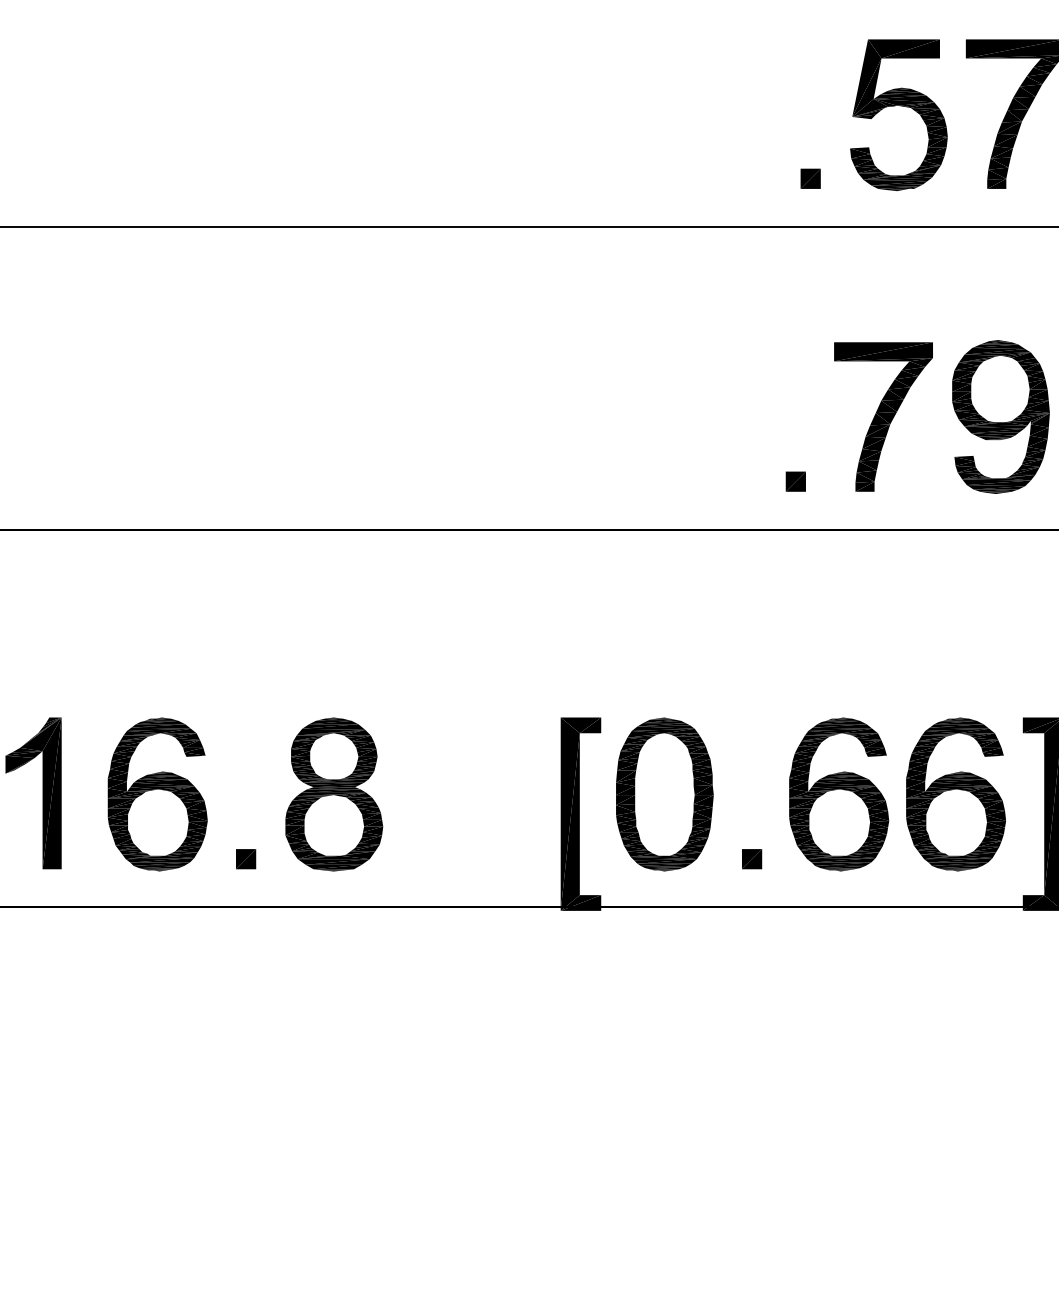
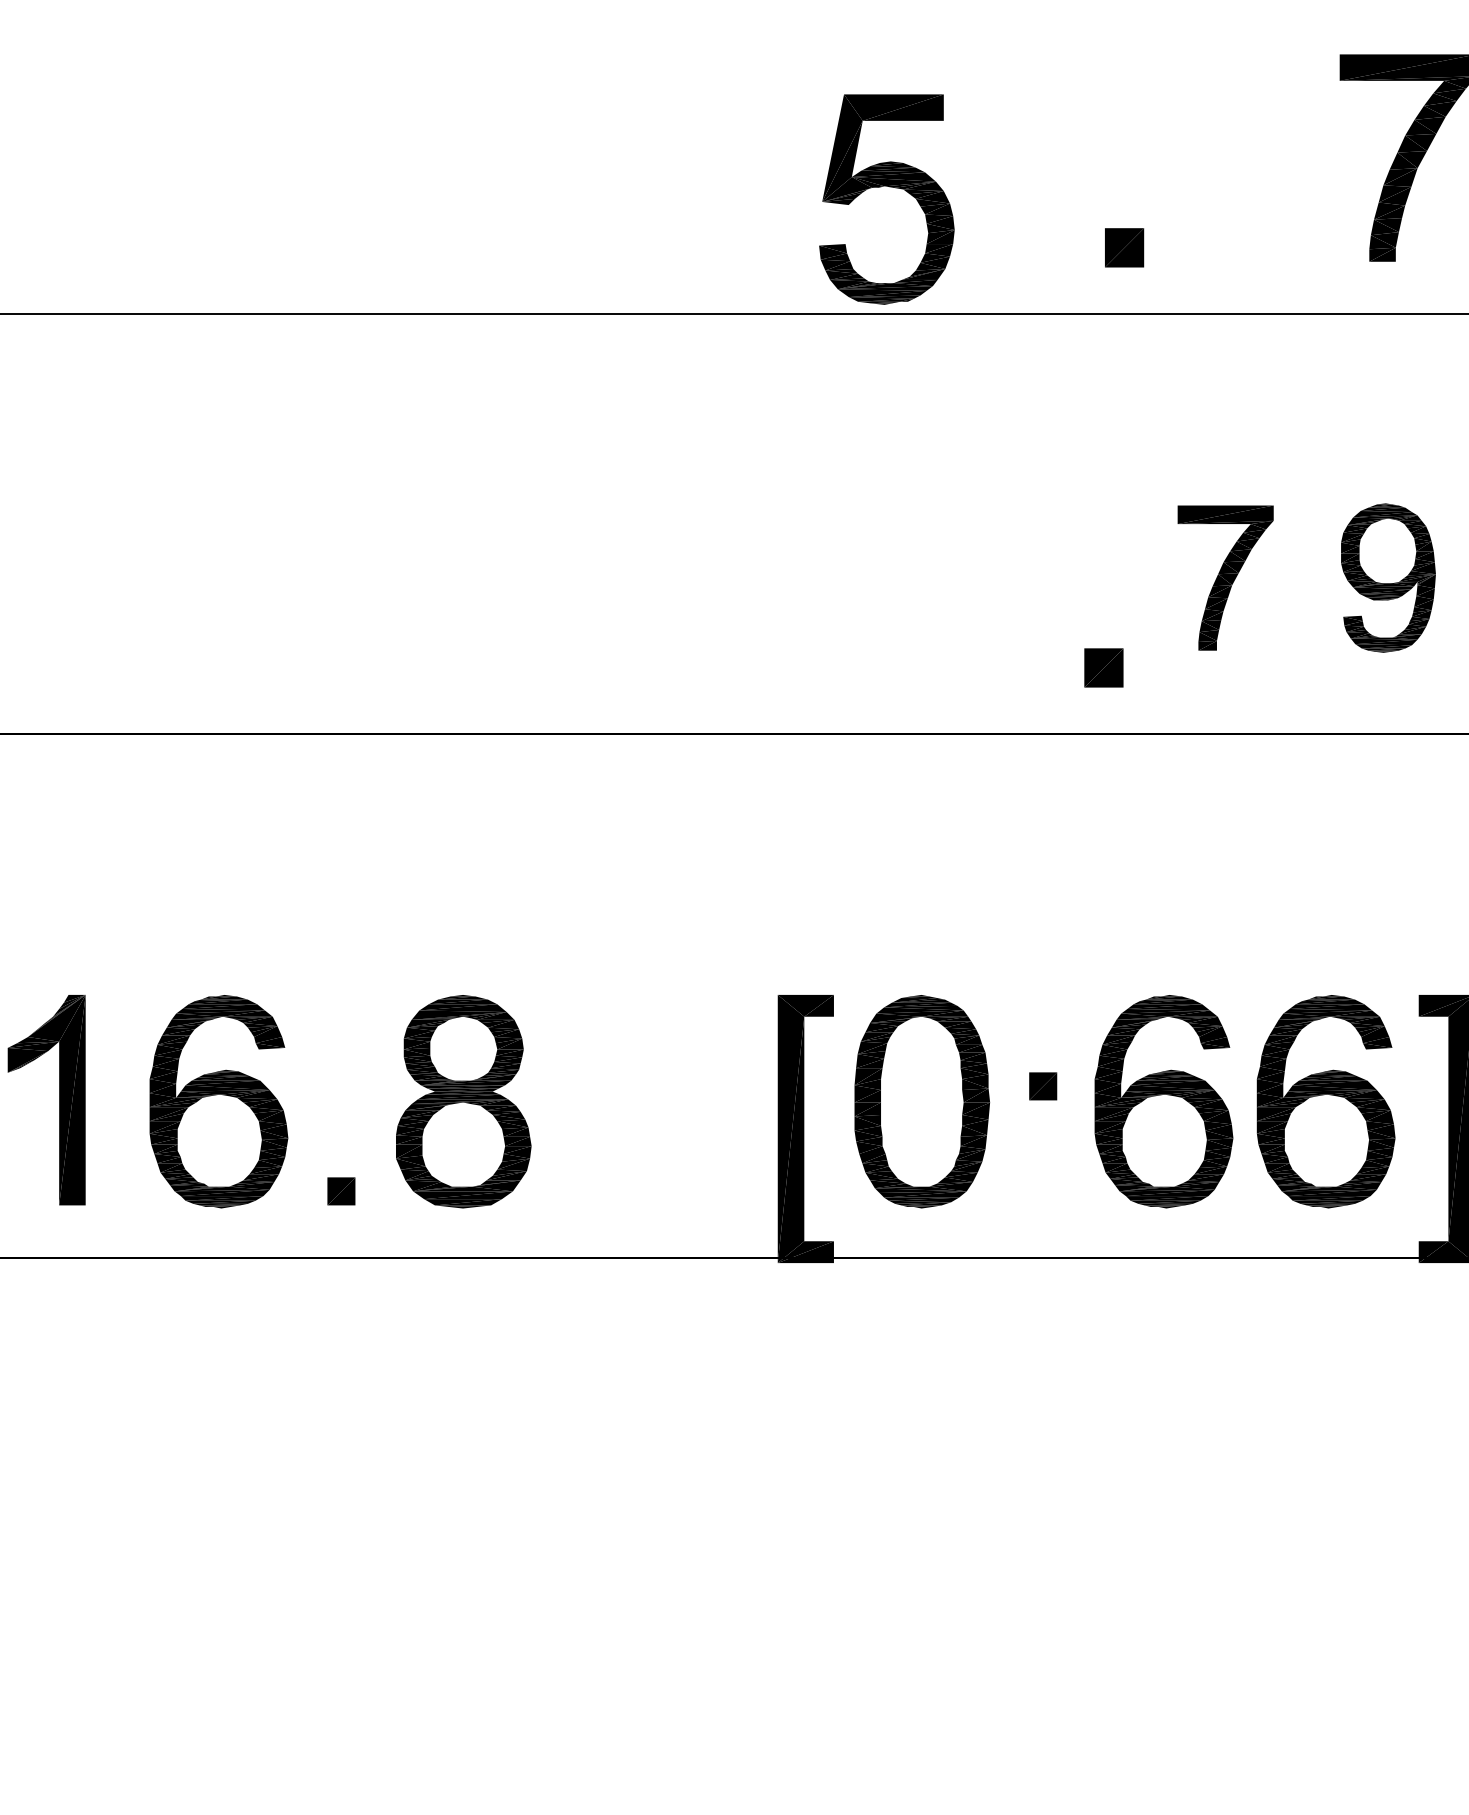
part: (900, 106) -> (889, 187), moved
part: (810, 178) -> (1124, 247), size x1.4
part: (883, 416) -> (1225, 577), size x0.7
part: (1001, 416) -> (1388, 577), size x0.7
part: (795, 481) -> (1103, 667), size x1.4
part: (752, 859) -> (1043, 1086), moved

